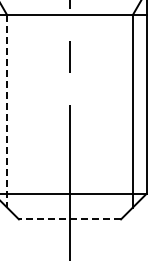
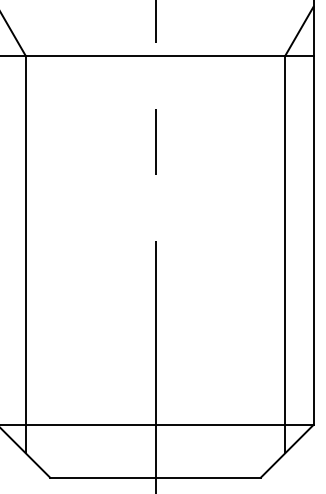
line: (7, 111) -> (26, 254), dashed -> solid
line: (69, 219) -> (154, 477), dashed -> solid

